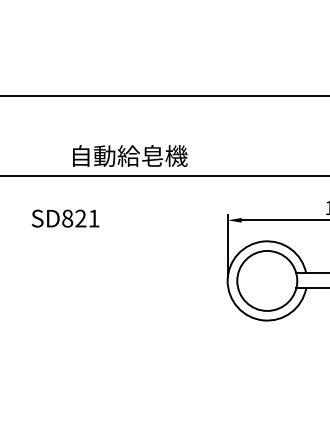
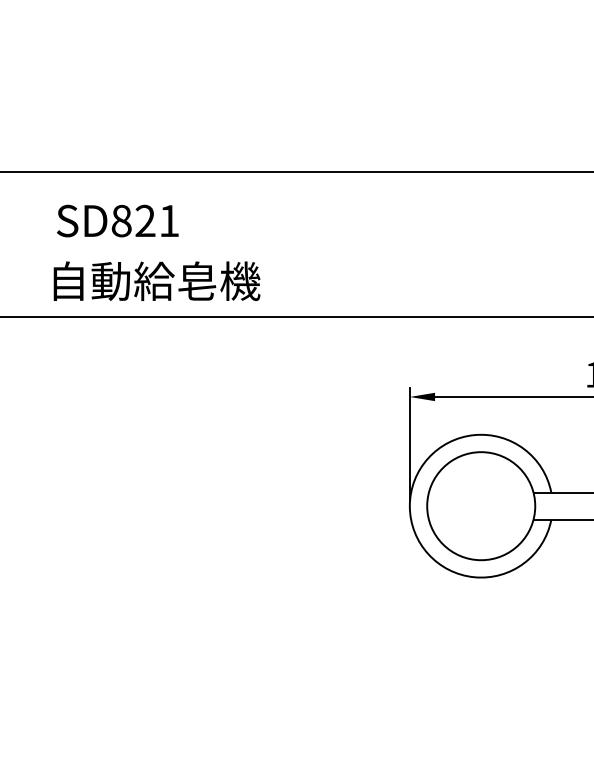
text: (130, 155) -> (157, 280), moved
text: (65, 218) -> (117, 220), moved

